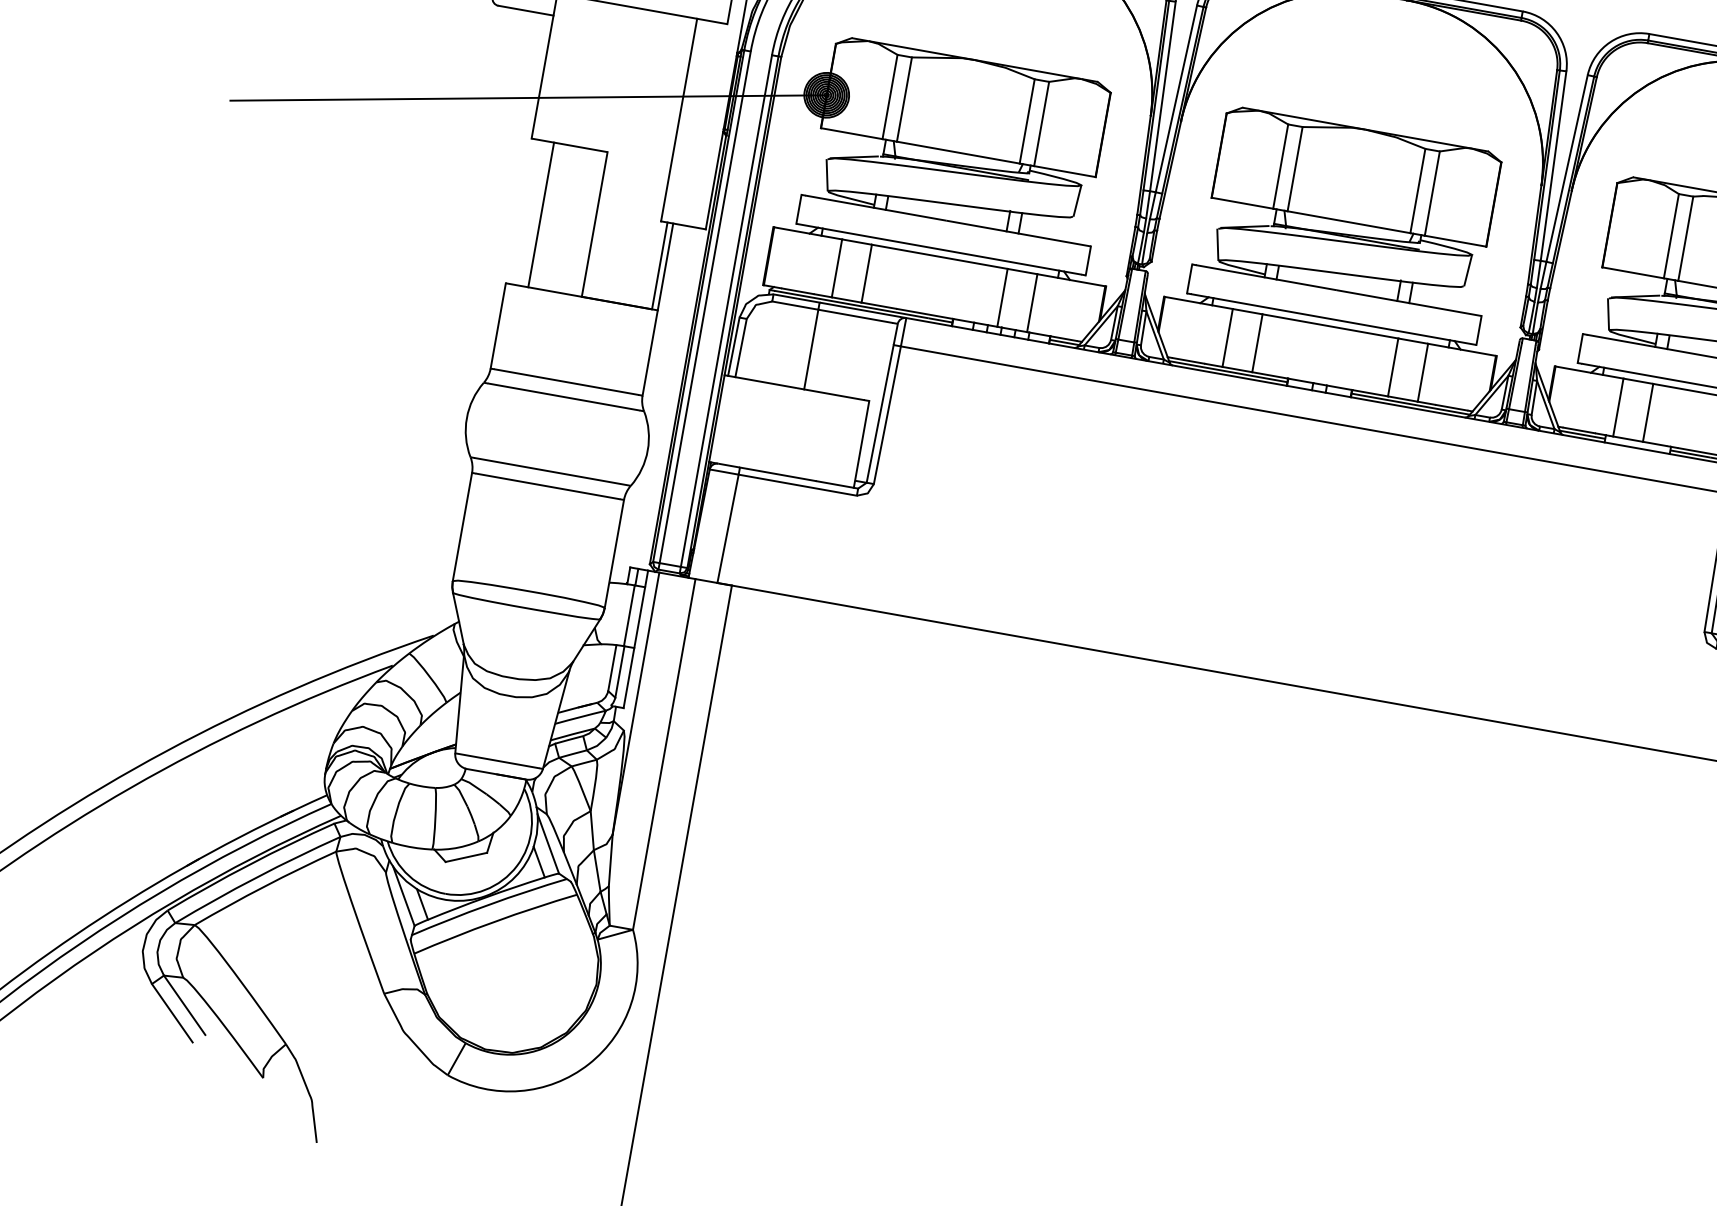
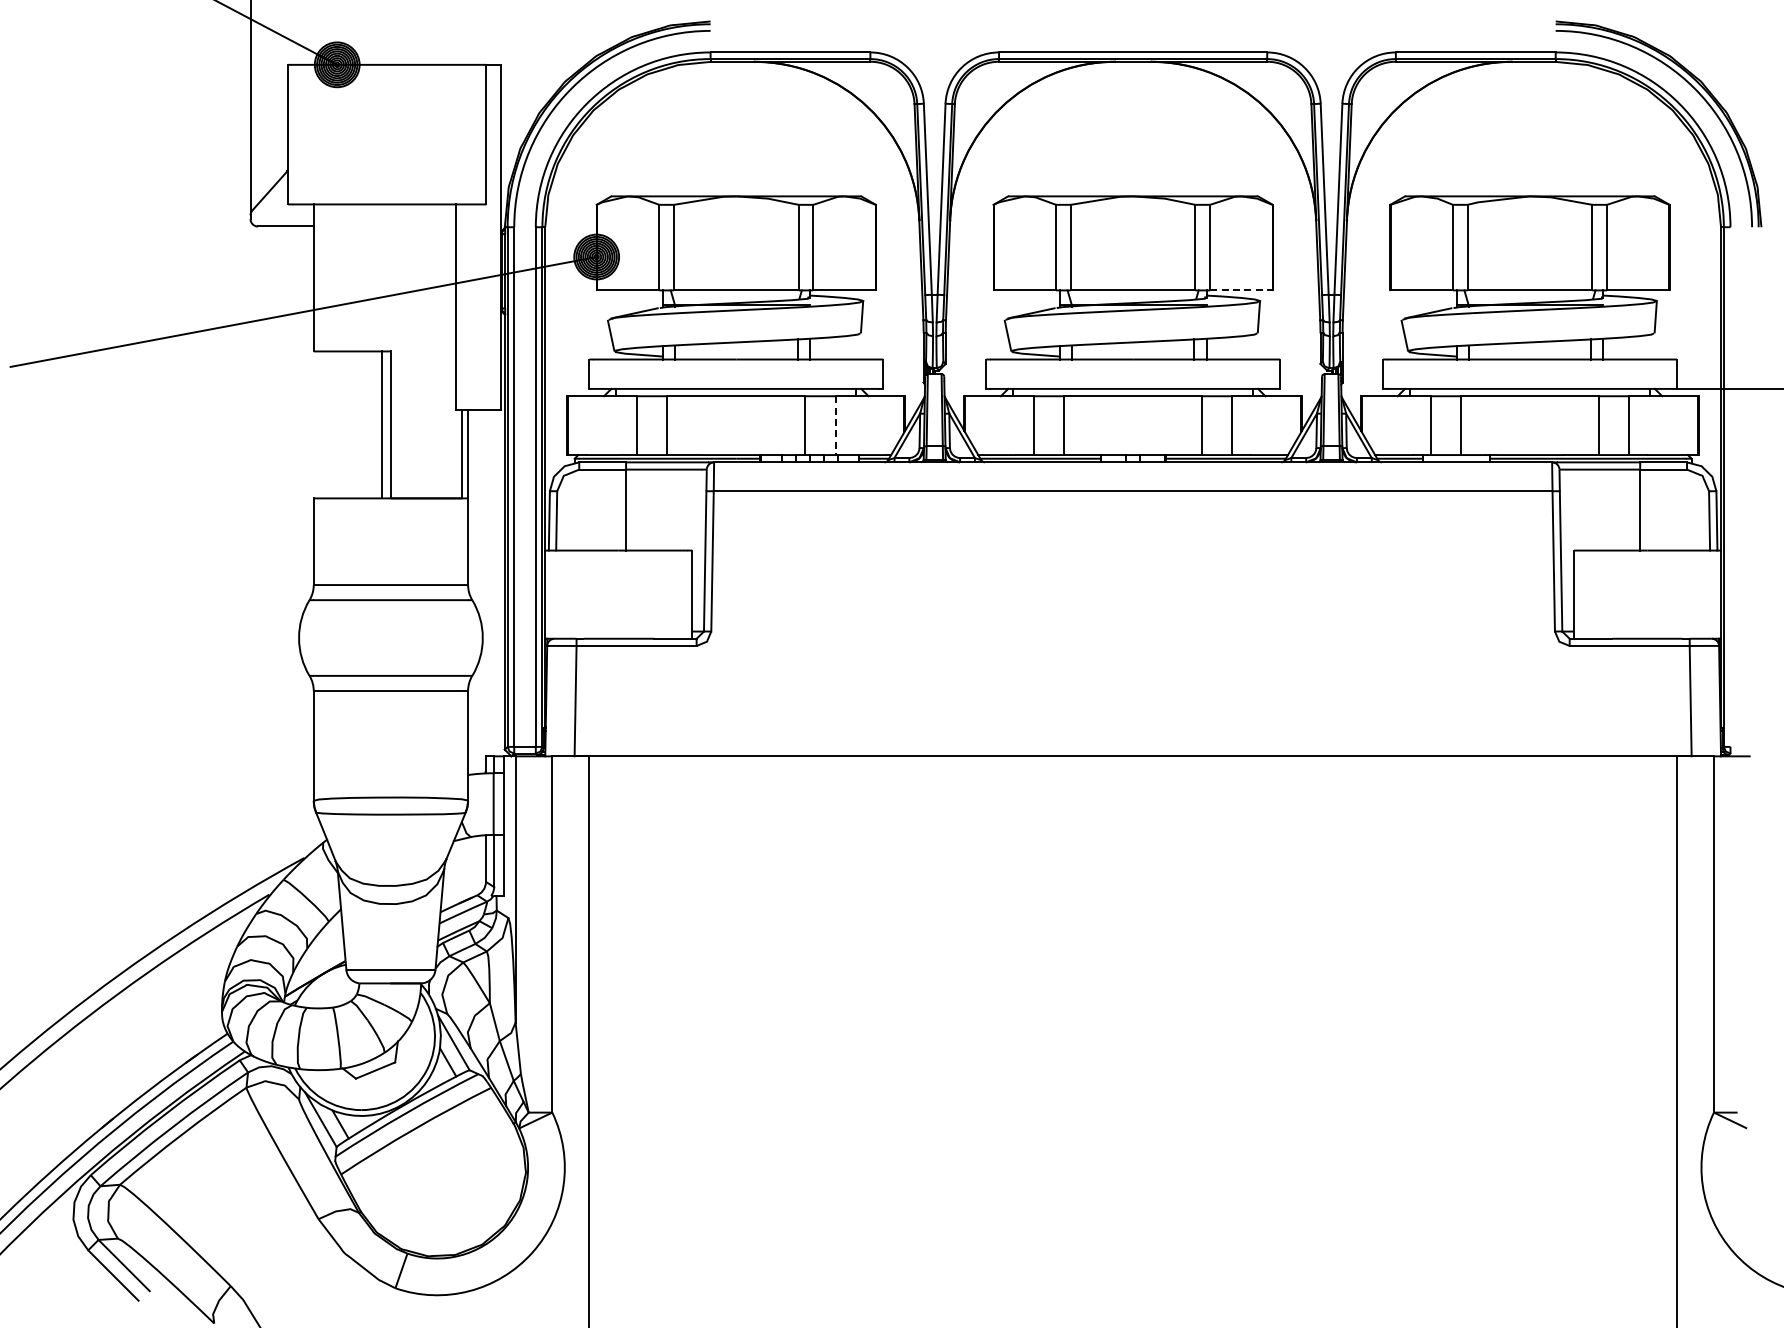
line: (541, 214) -> (381, 424), moved
line: (1455, 241) -> (1241, 290), solid -> dashed
line: (1032, 304) -> (835, 426), solid -> dashed

